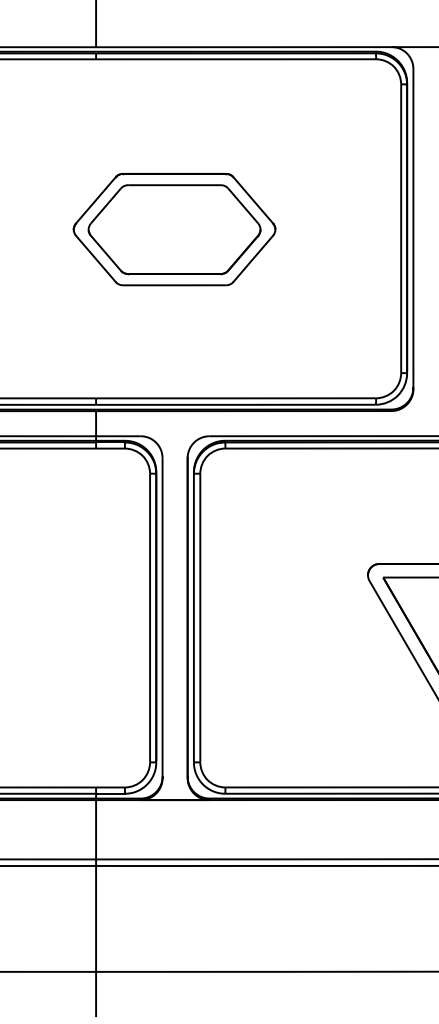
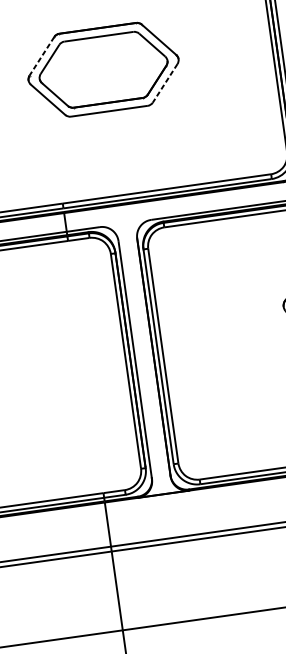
line: (95, 200) -> (41, 56), solid -> dashed
line: (253, 258) -> (165, 83), solid -> dashed

